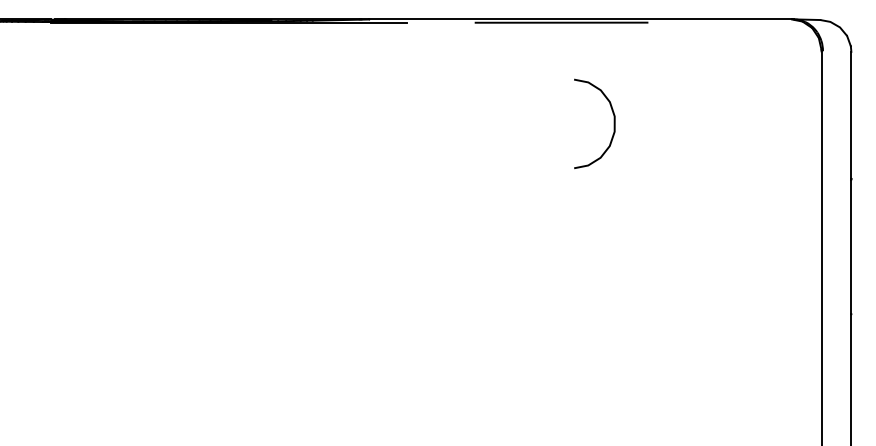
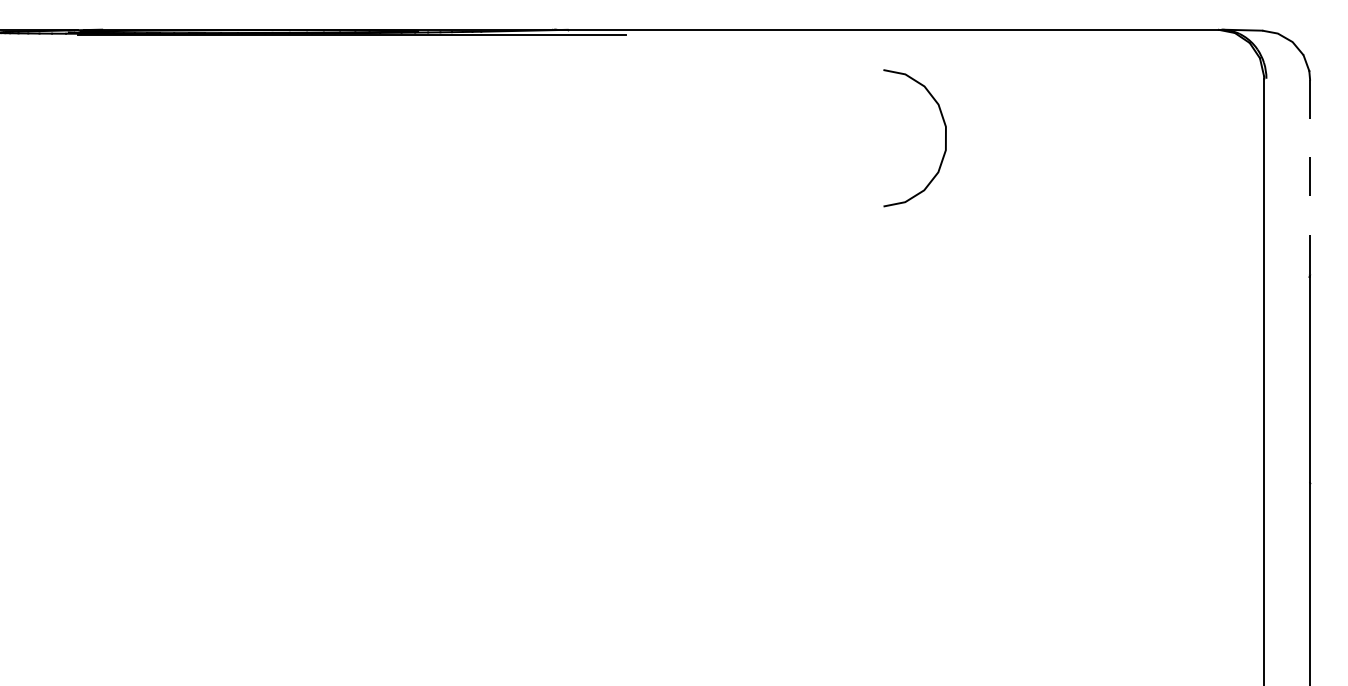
line: (561, 22) -> (864, 34), removed
line: (851, 115) -> (1310, 177), solid -> dashed
curve: (613, 123) -> (944, 137), moved

